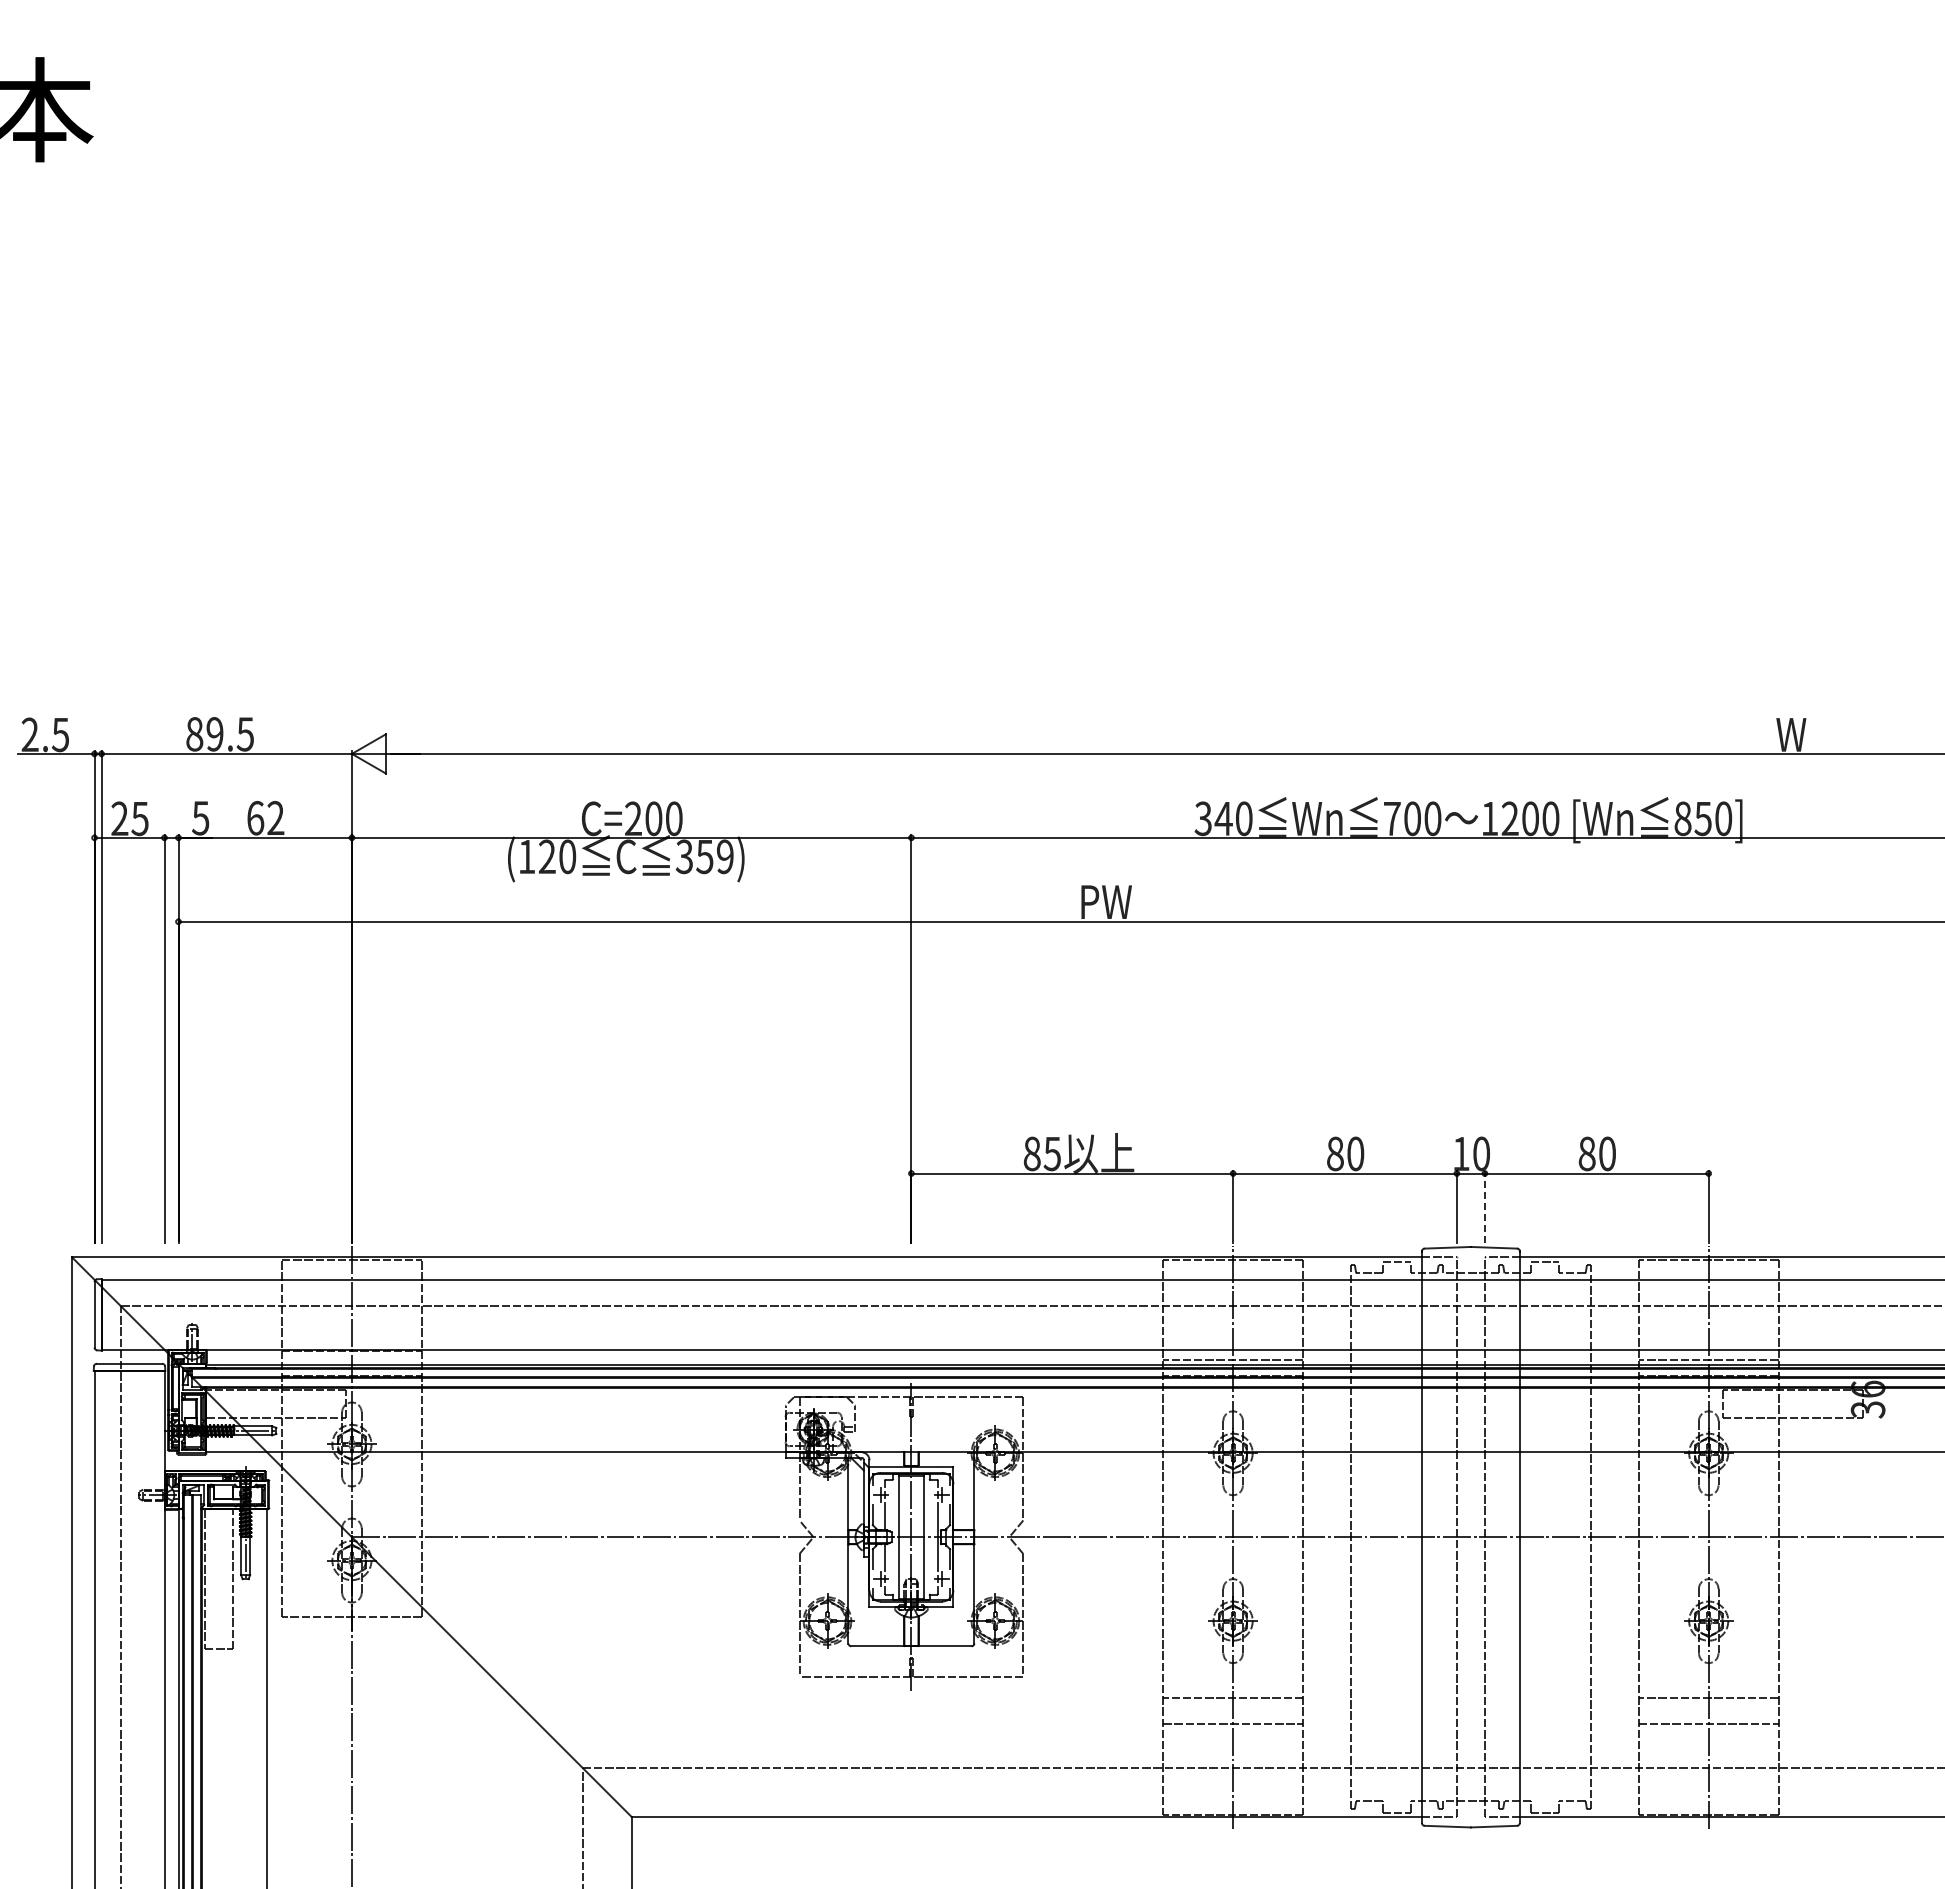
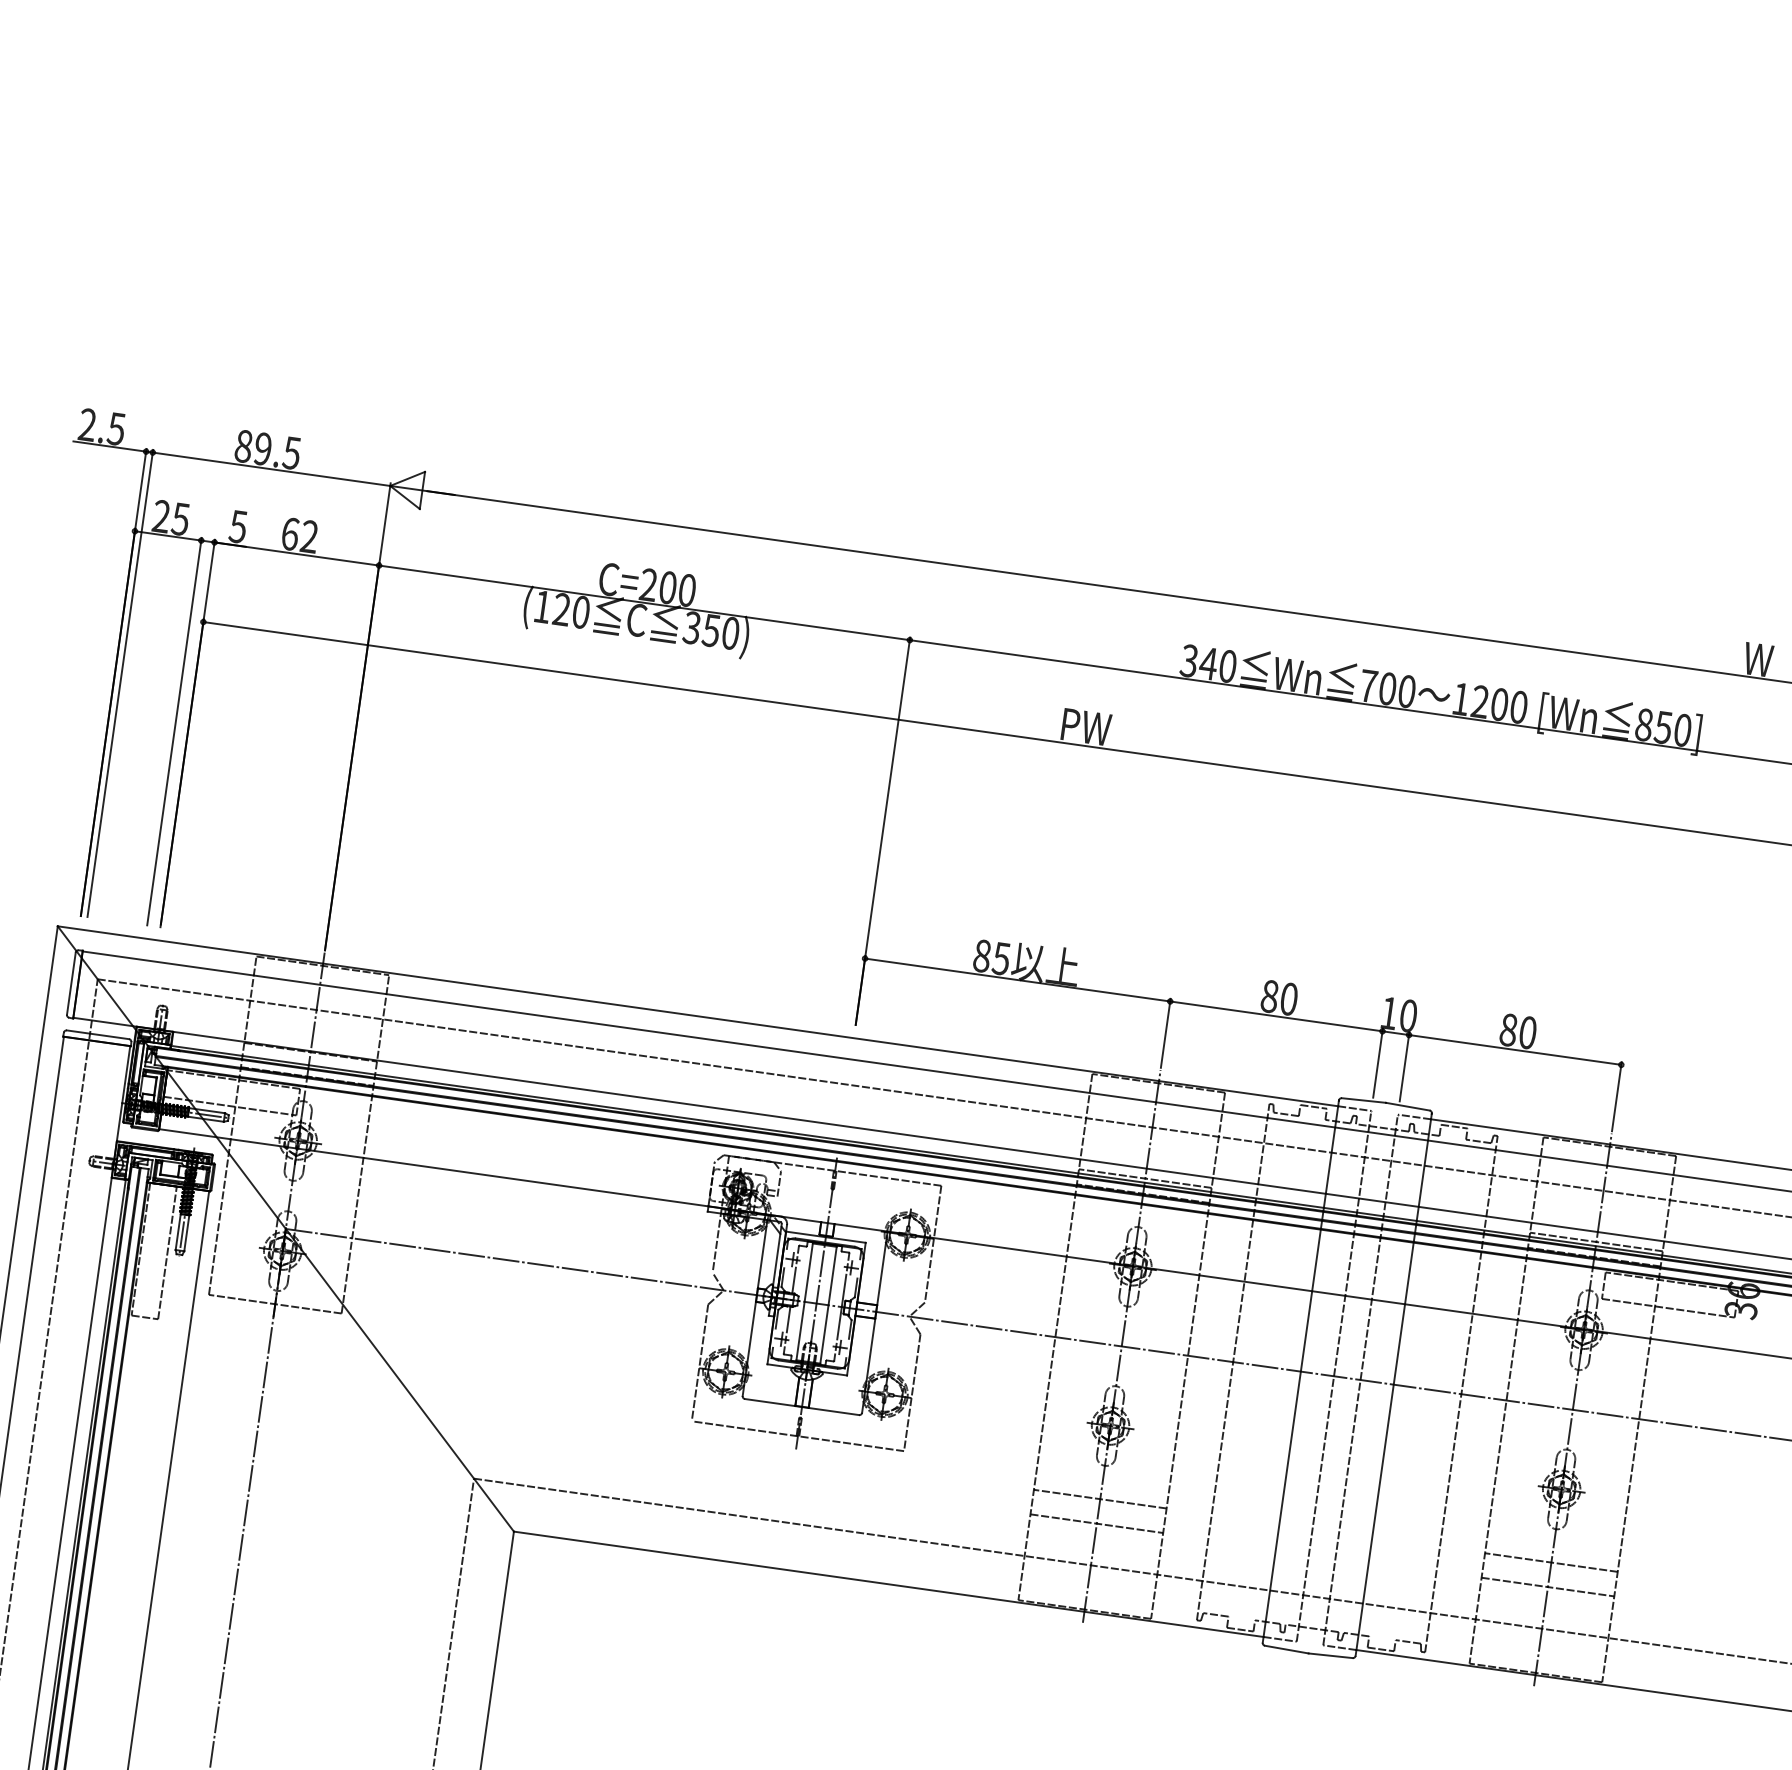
text: (725, 856) -> (730, 633), 359) -> 350)
line: (1484, 1206) -> (1404, 1066), dashed -> solid

